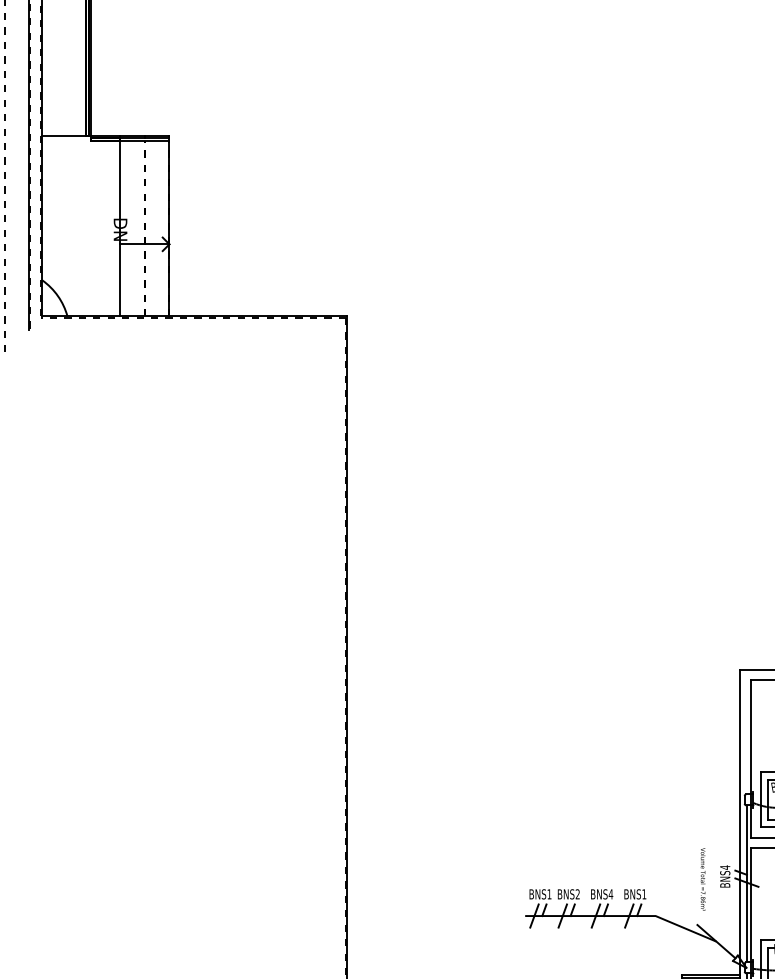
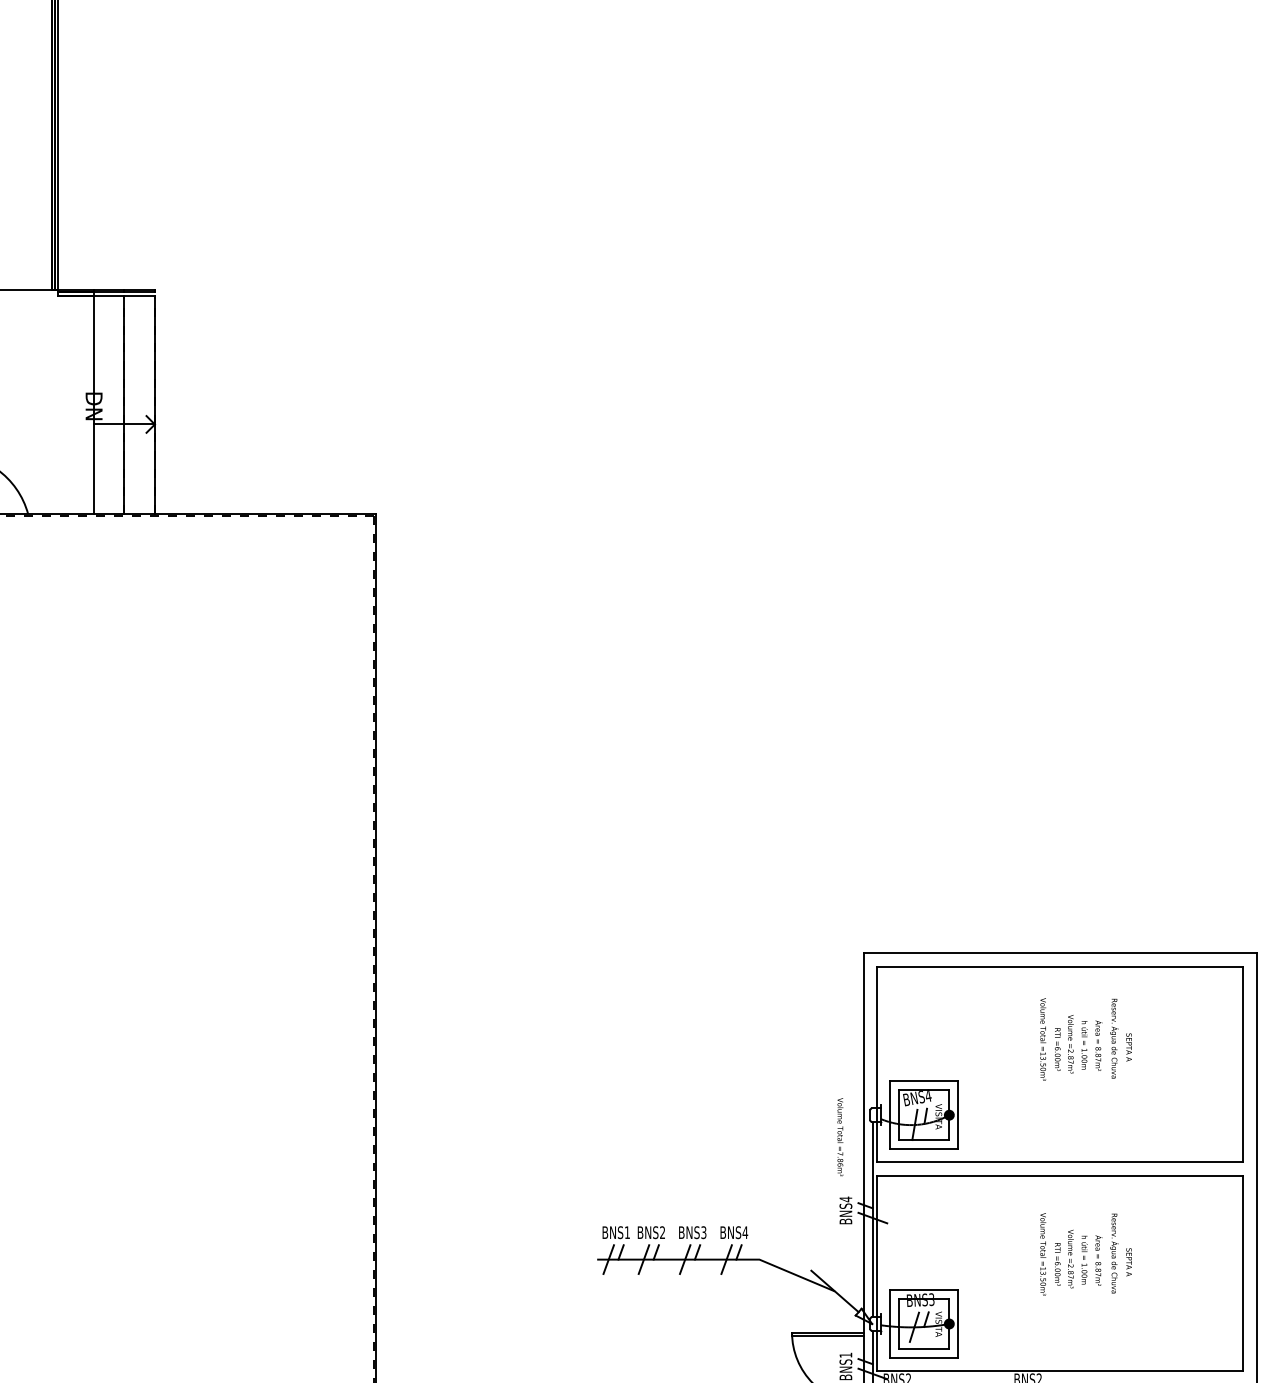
line: (144, 228) -> (124, 404), dashed -> solid
text: (703, 879) -> (840, 1137), moved
text: (610, 894) -> (703, 1232), BNS4 -> BNS3
text: (644, 894) -> (745, 1232), BNS1 -> BNS4

